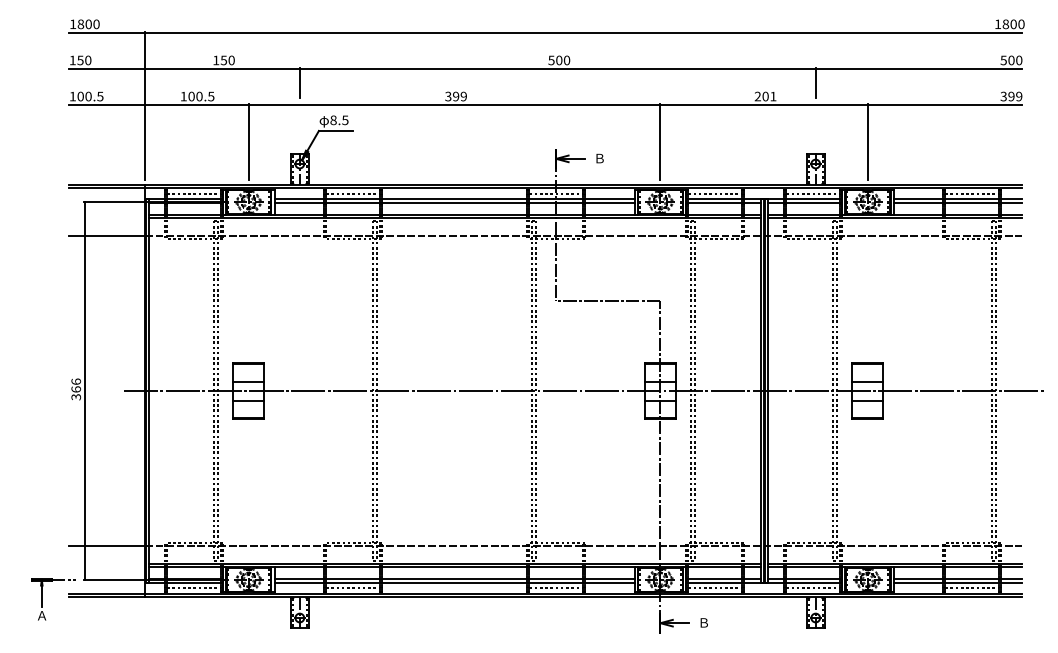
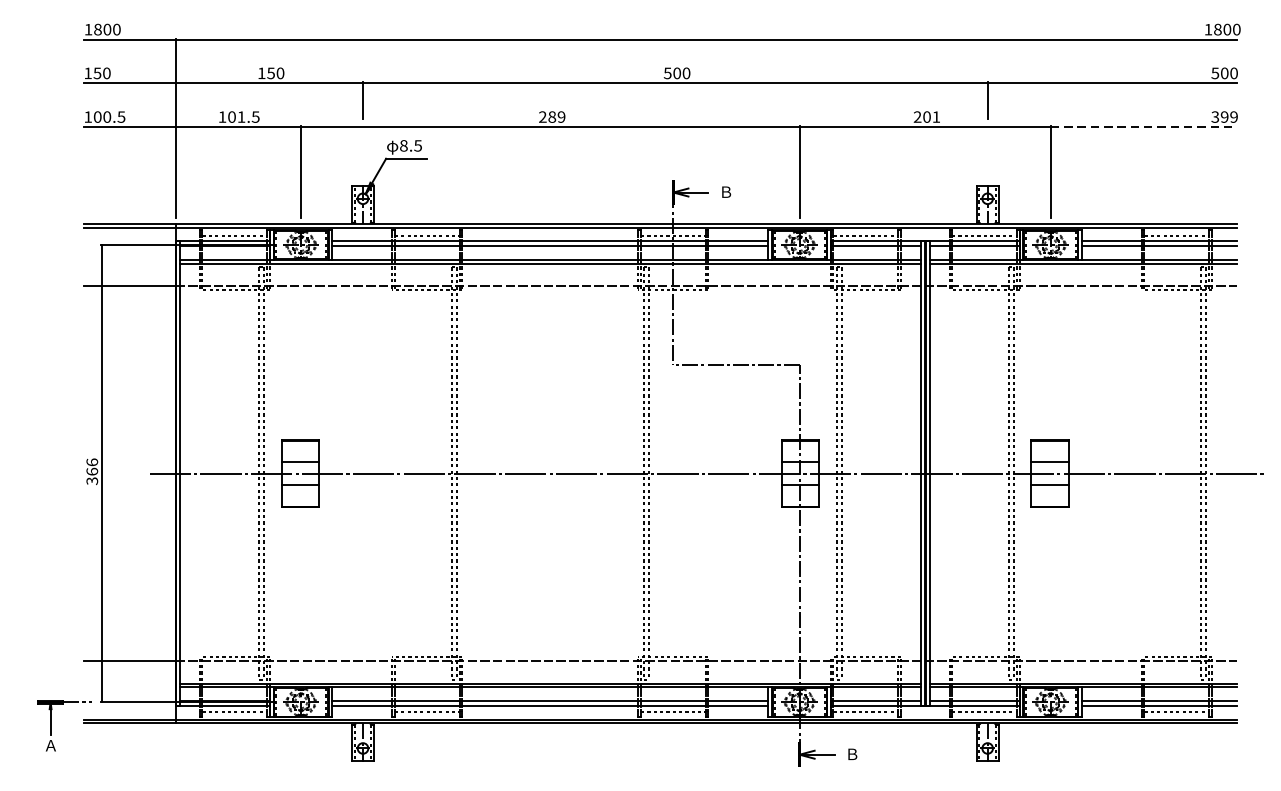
text: (199, 96) -> (241, 117), 100.5 -> 101.5
text: (452, 96) -> (547, 117), 399 -> 289
line: (944, 104) -> (1143, 126), solid -> dashed

